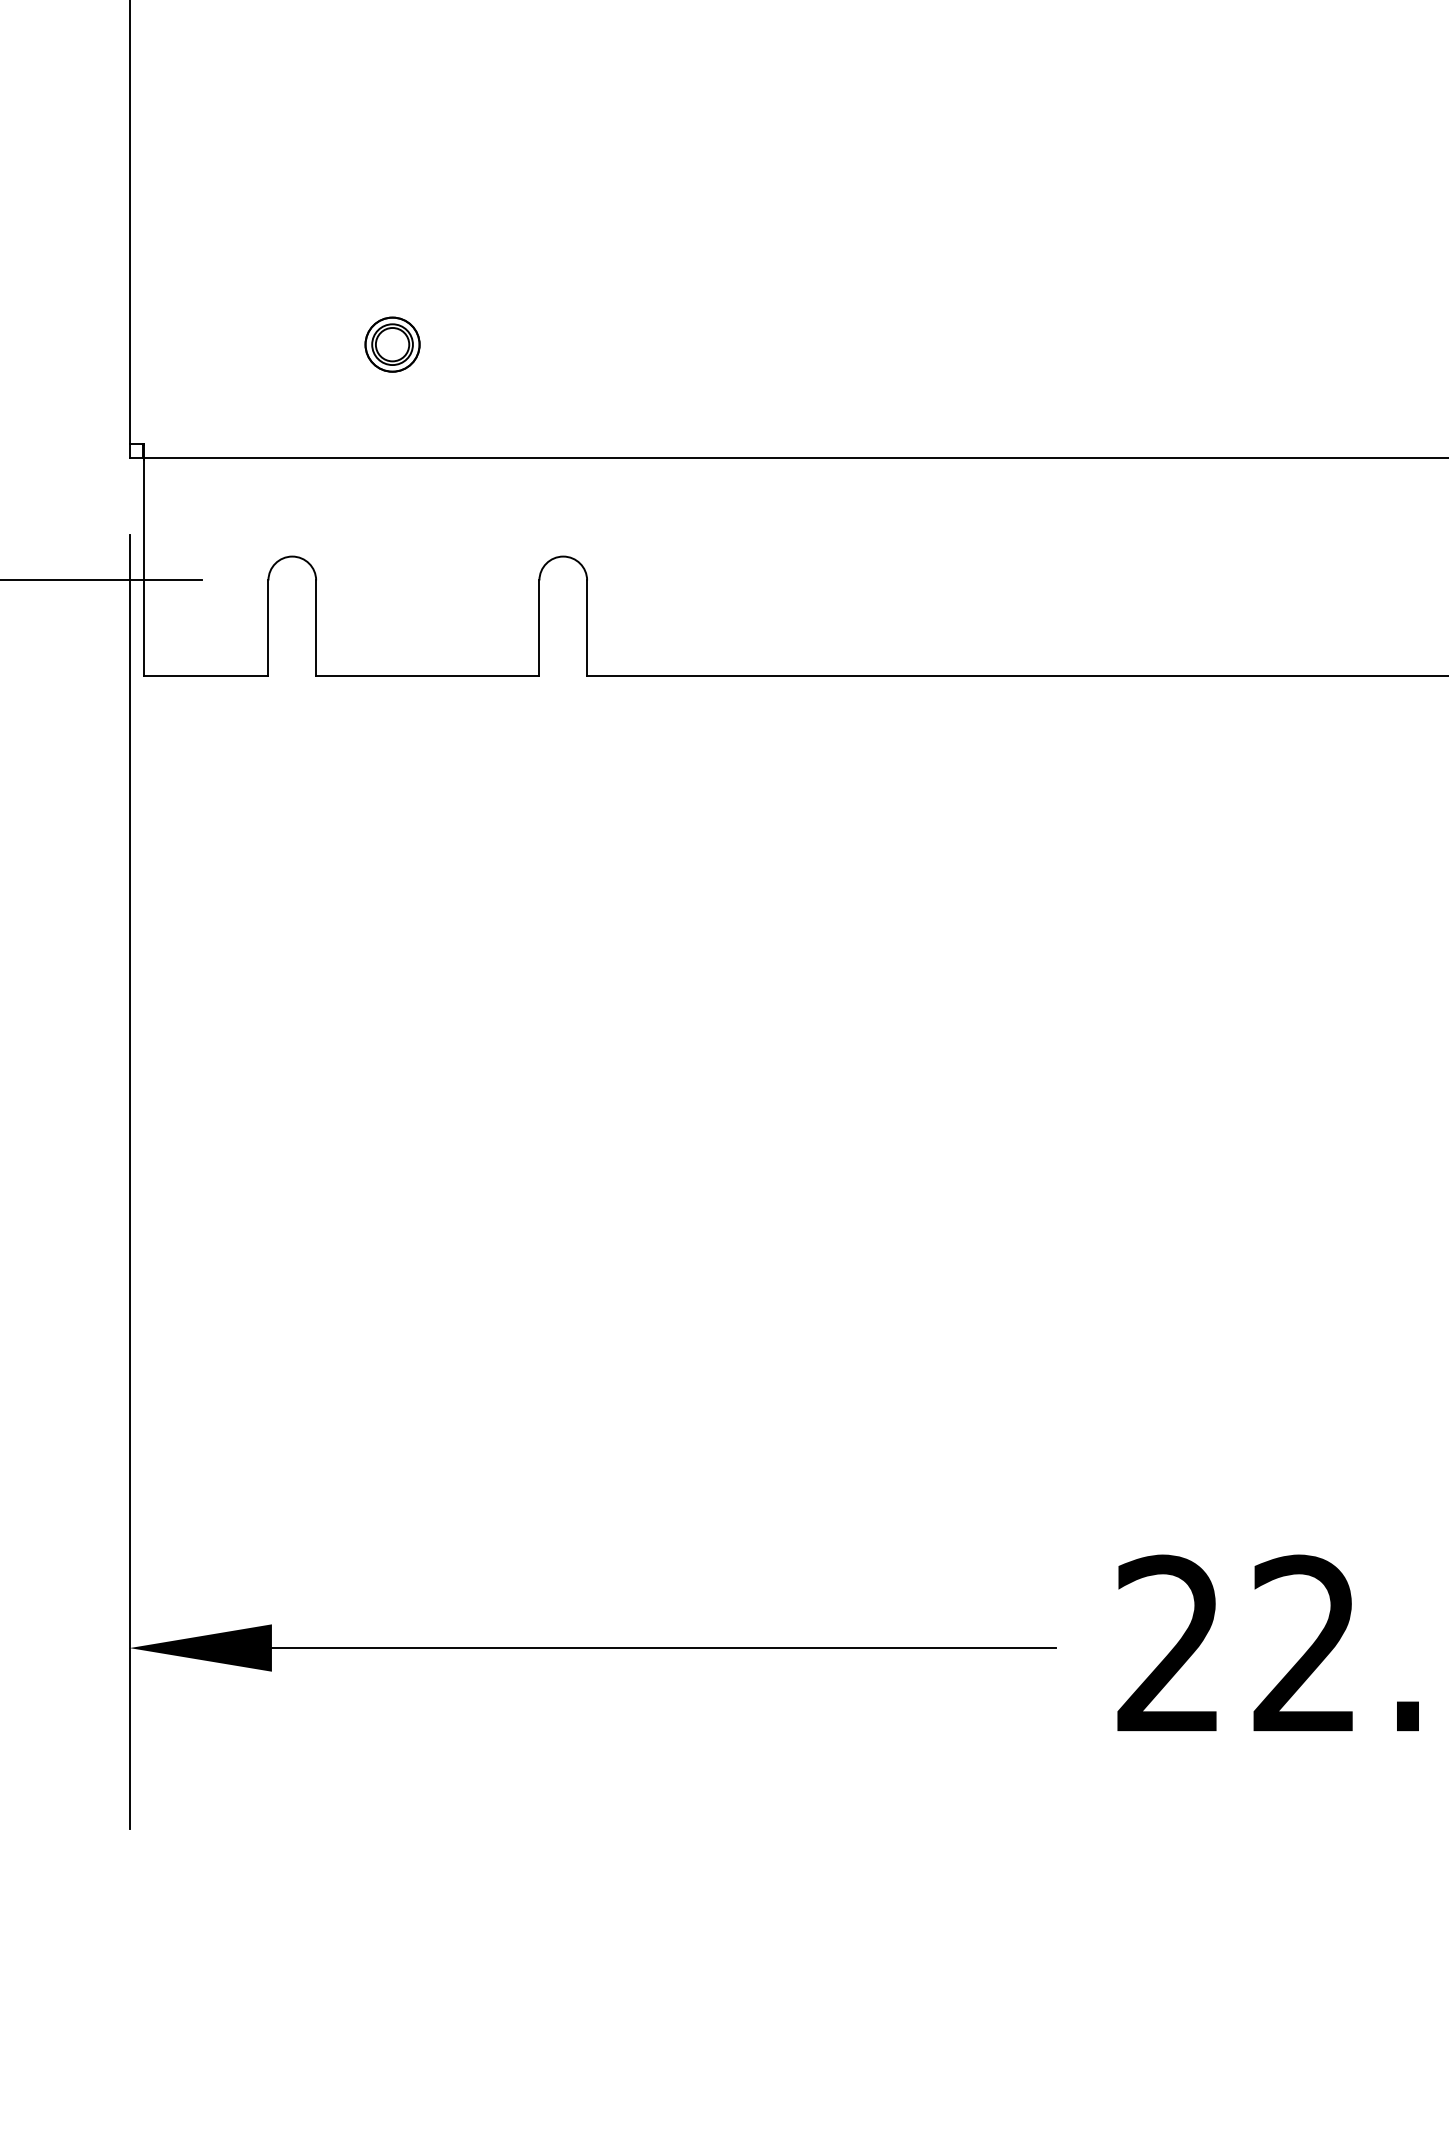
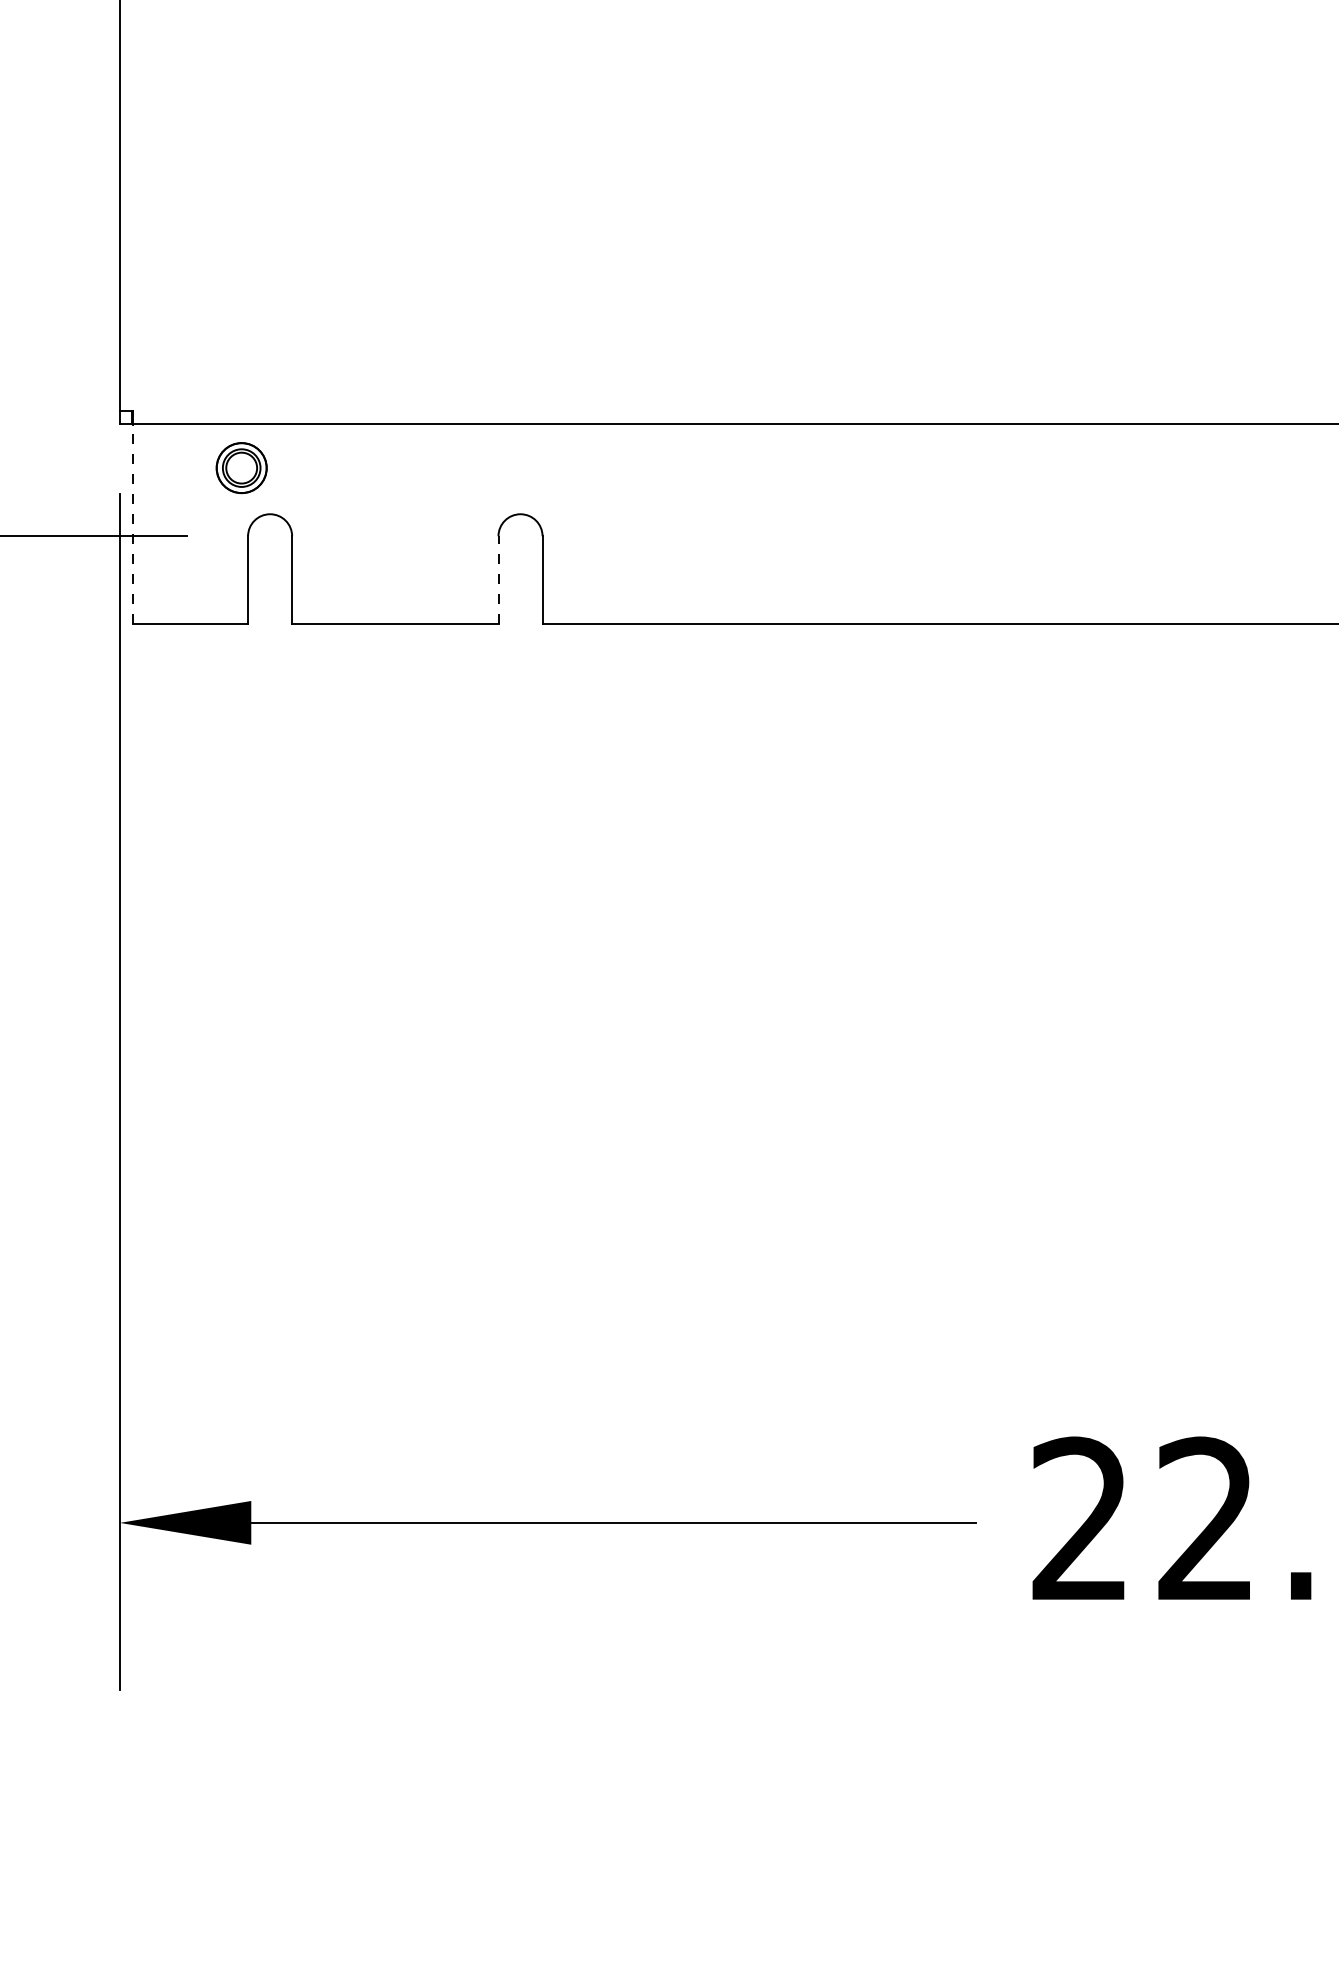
part: (392, 344) -> (241, 467), moved
line: (143, 567) -> (132, 524), solid -> dashed
line: (539, 628) -> (498, 580), solid -> dashed

